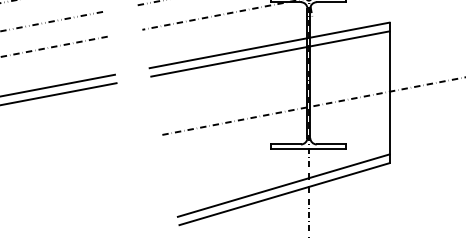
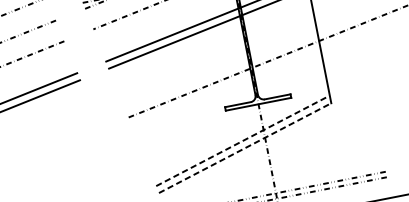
line: (284, 185) -> (243, 140), solid -> dashed
line: (284, 194) -> (245, 148), solid -> dashed

